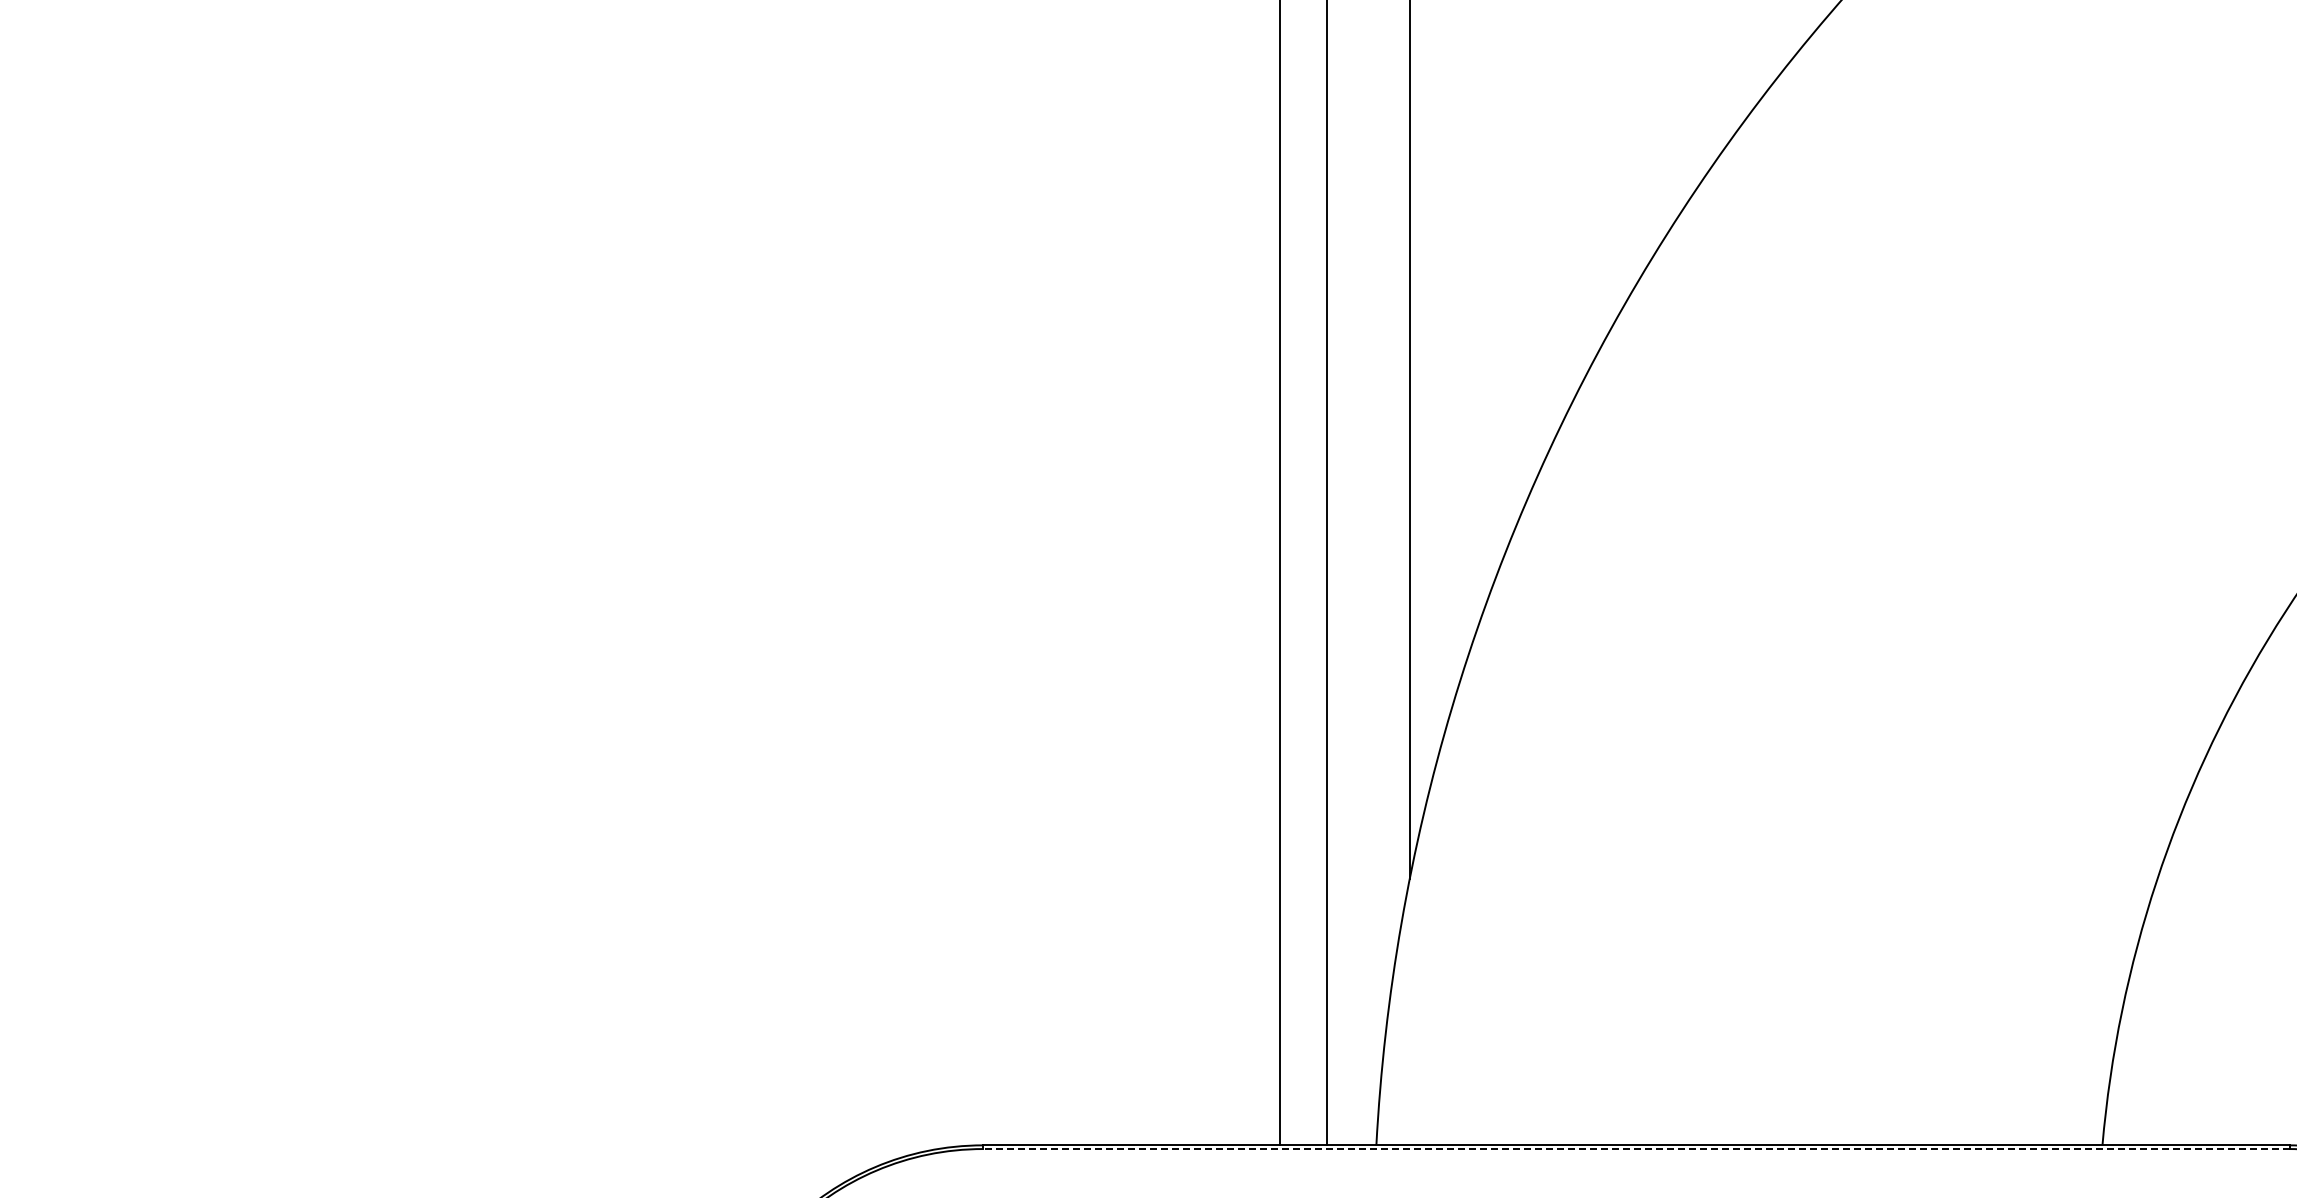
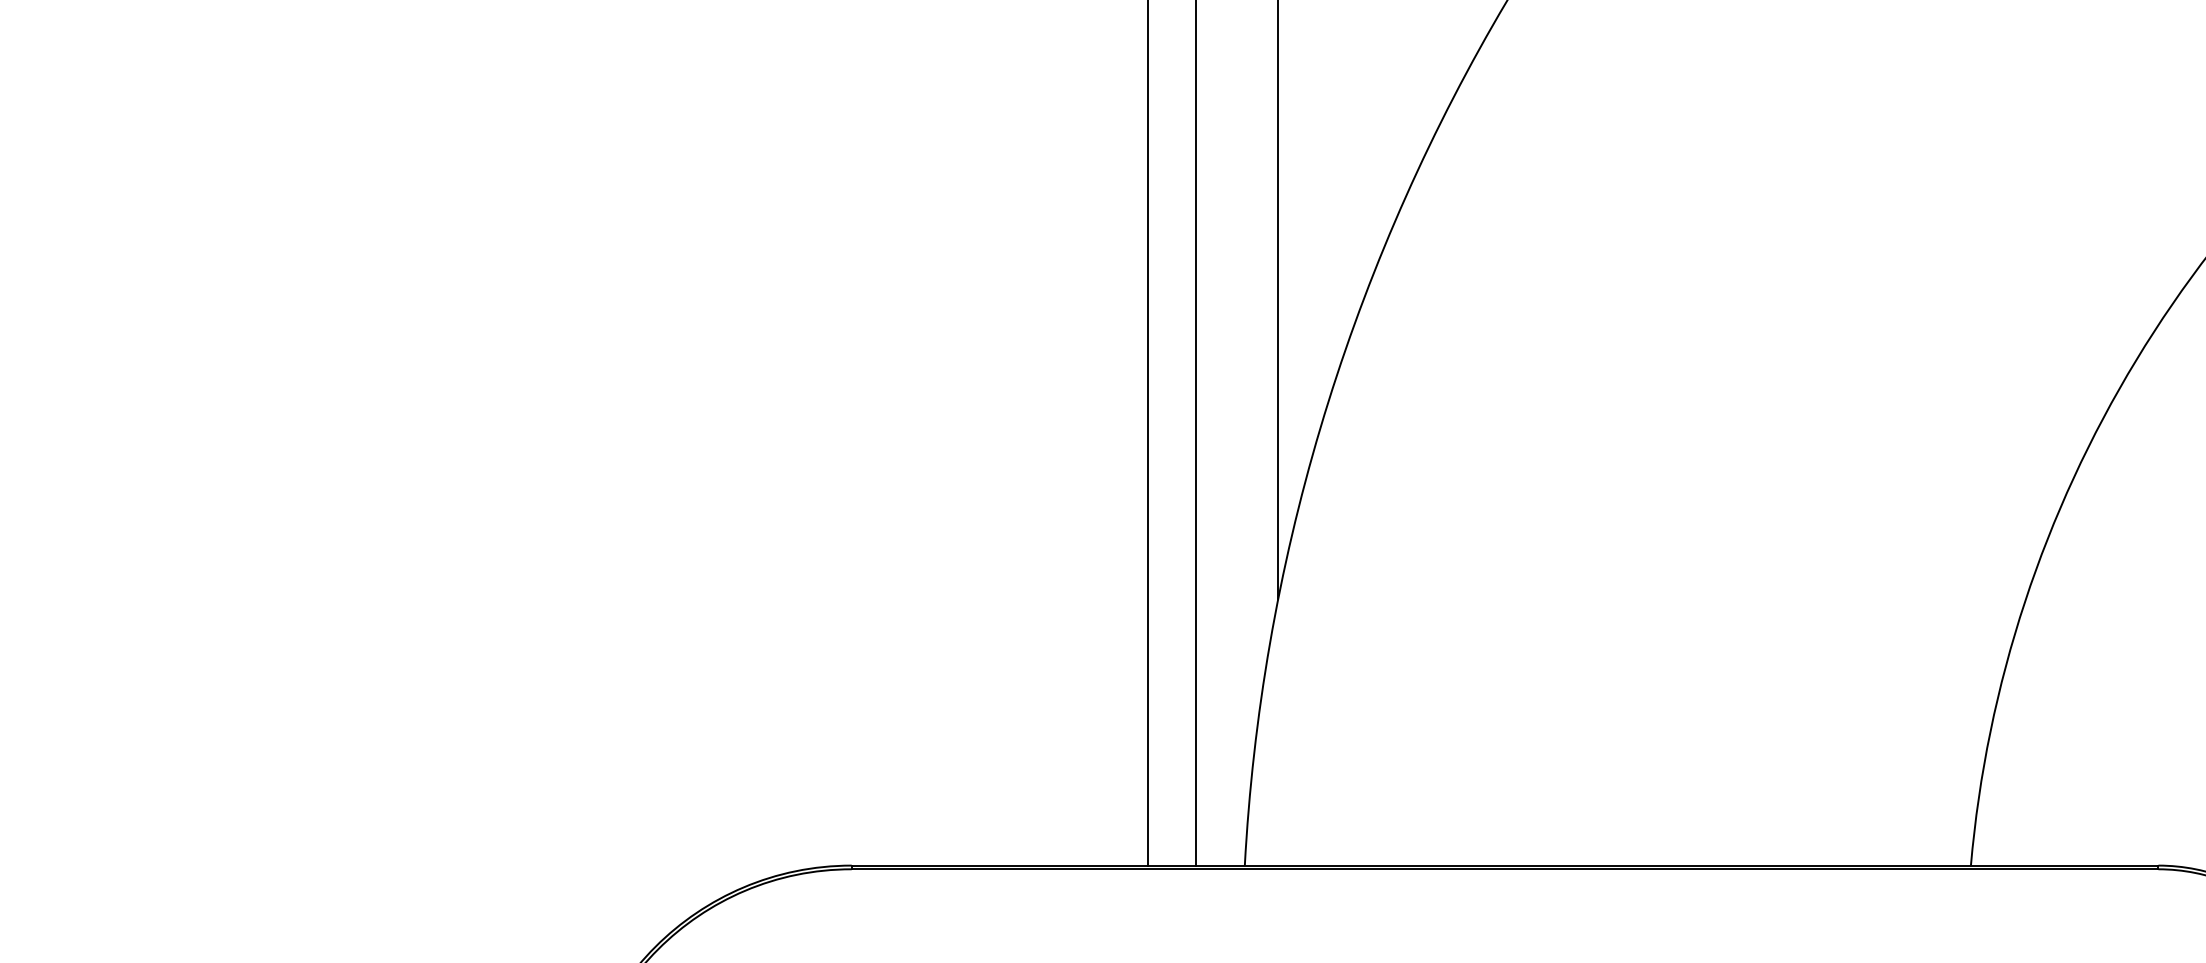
line: (1636, 1149) -> (1504, 869), dashed -> solid

